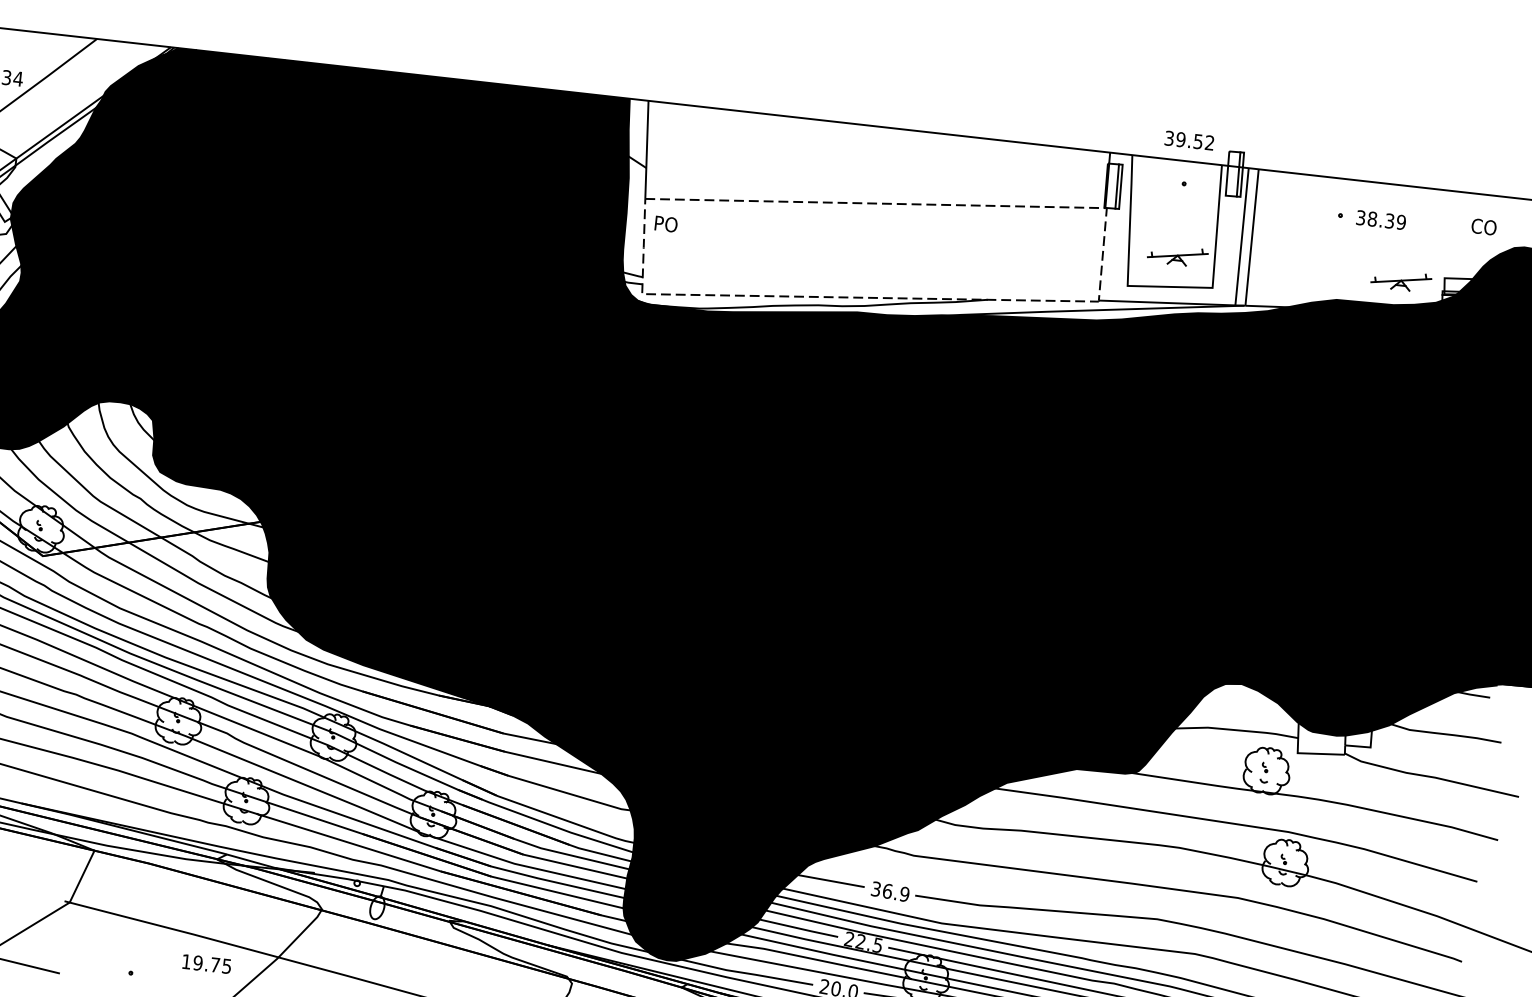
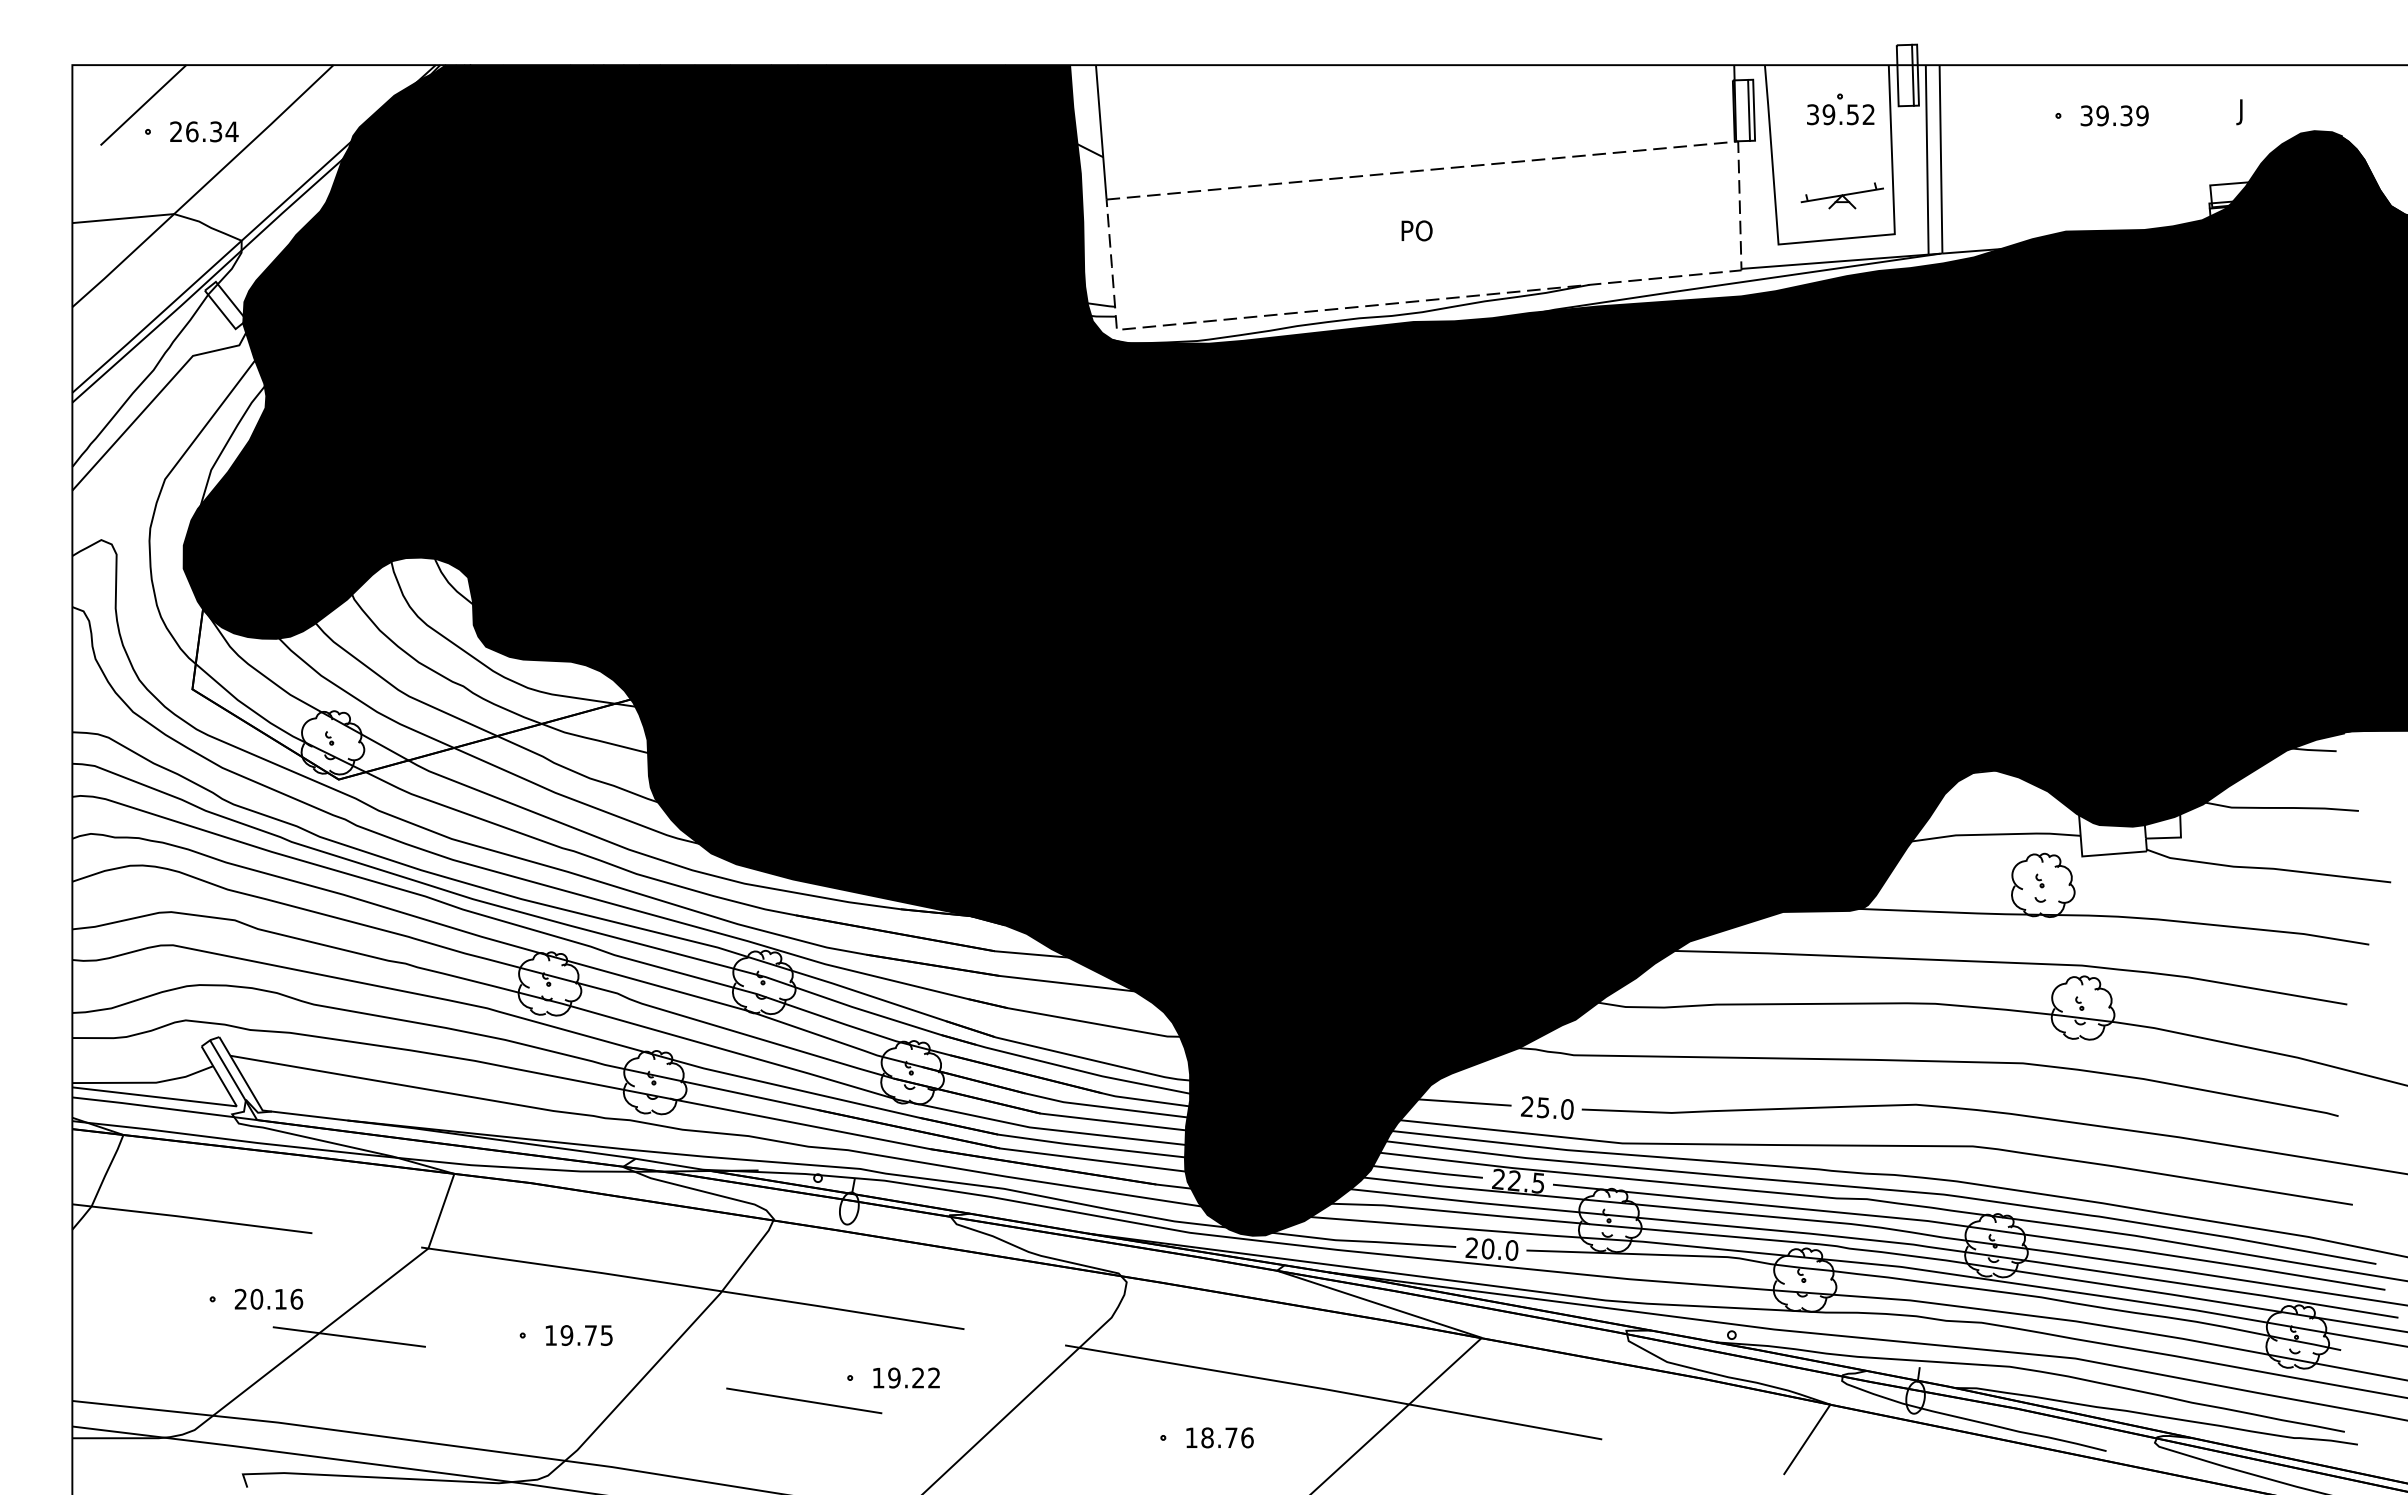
text: (1189, 140) -> (1840, 114), moved
text: (1372, 218) -> (2102, 115), 38.39 -> 39.39
text: (665, 223) -> (1416, 230), moved
text: (1482, 229) -> (2254, 112), CO -> J
part: (1400, 280) -> (2150, 195), removed
text: (890, 891) -> (1547, 1107), 36.9 -> 25.0
text: (206, 964) -> (578, 1335), moved

